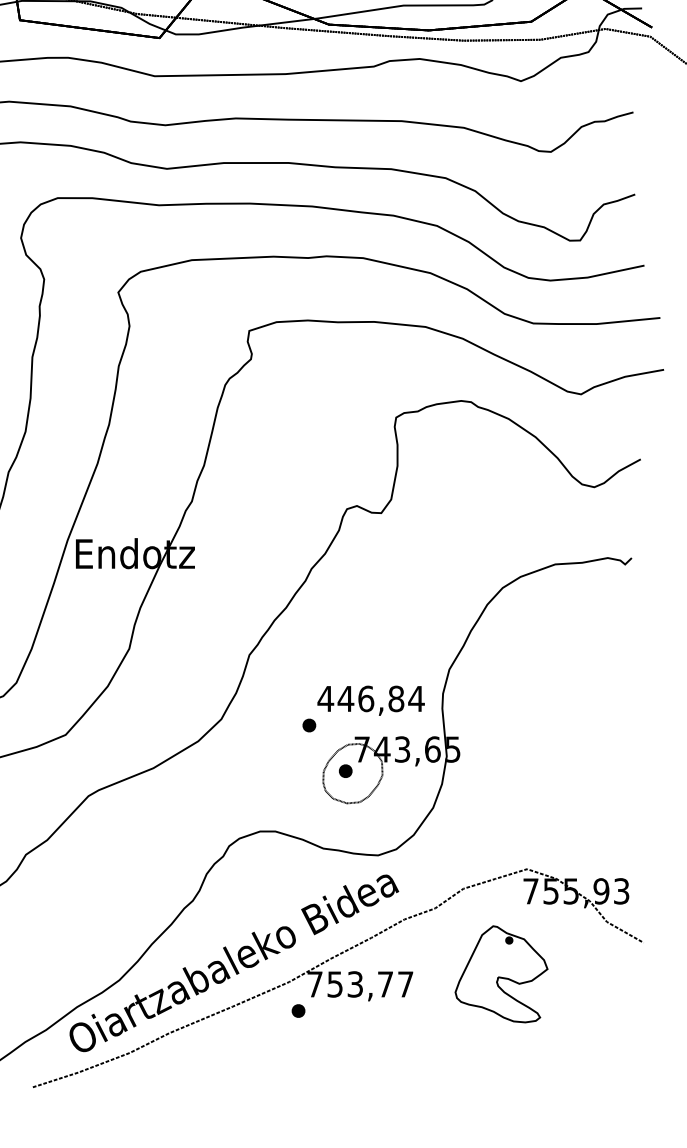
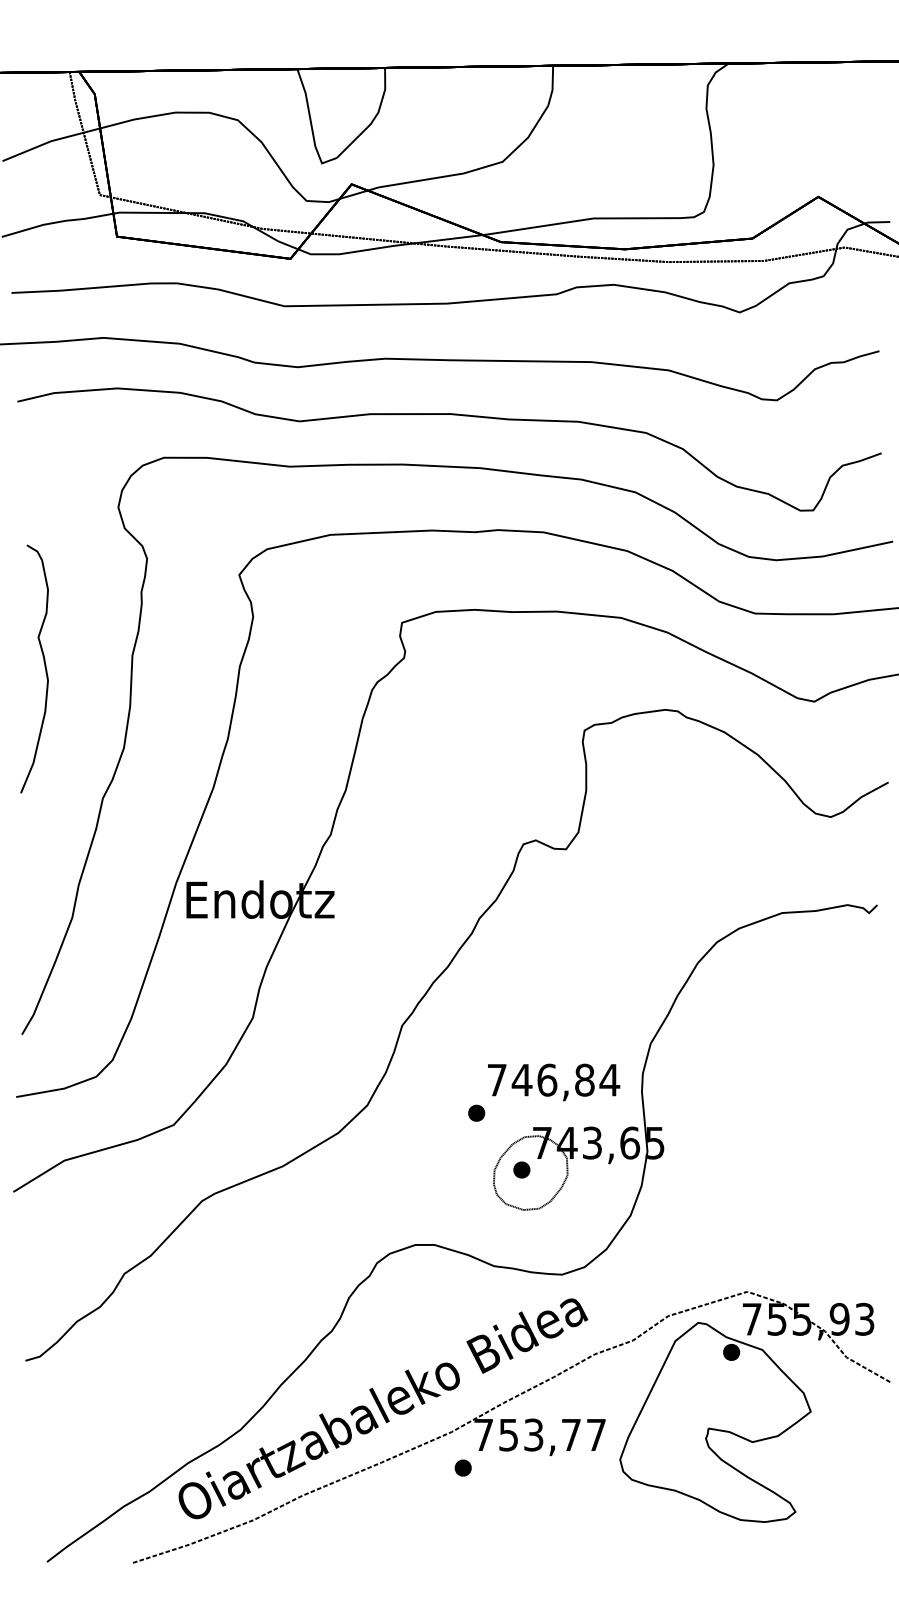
text: (325, 699) -> (496, 1080), 446,84 -> 746,84
part: (501, 974) -> (715, 1422), size x1.67

